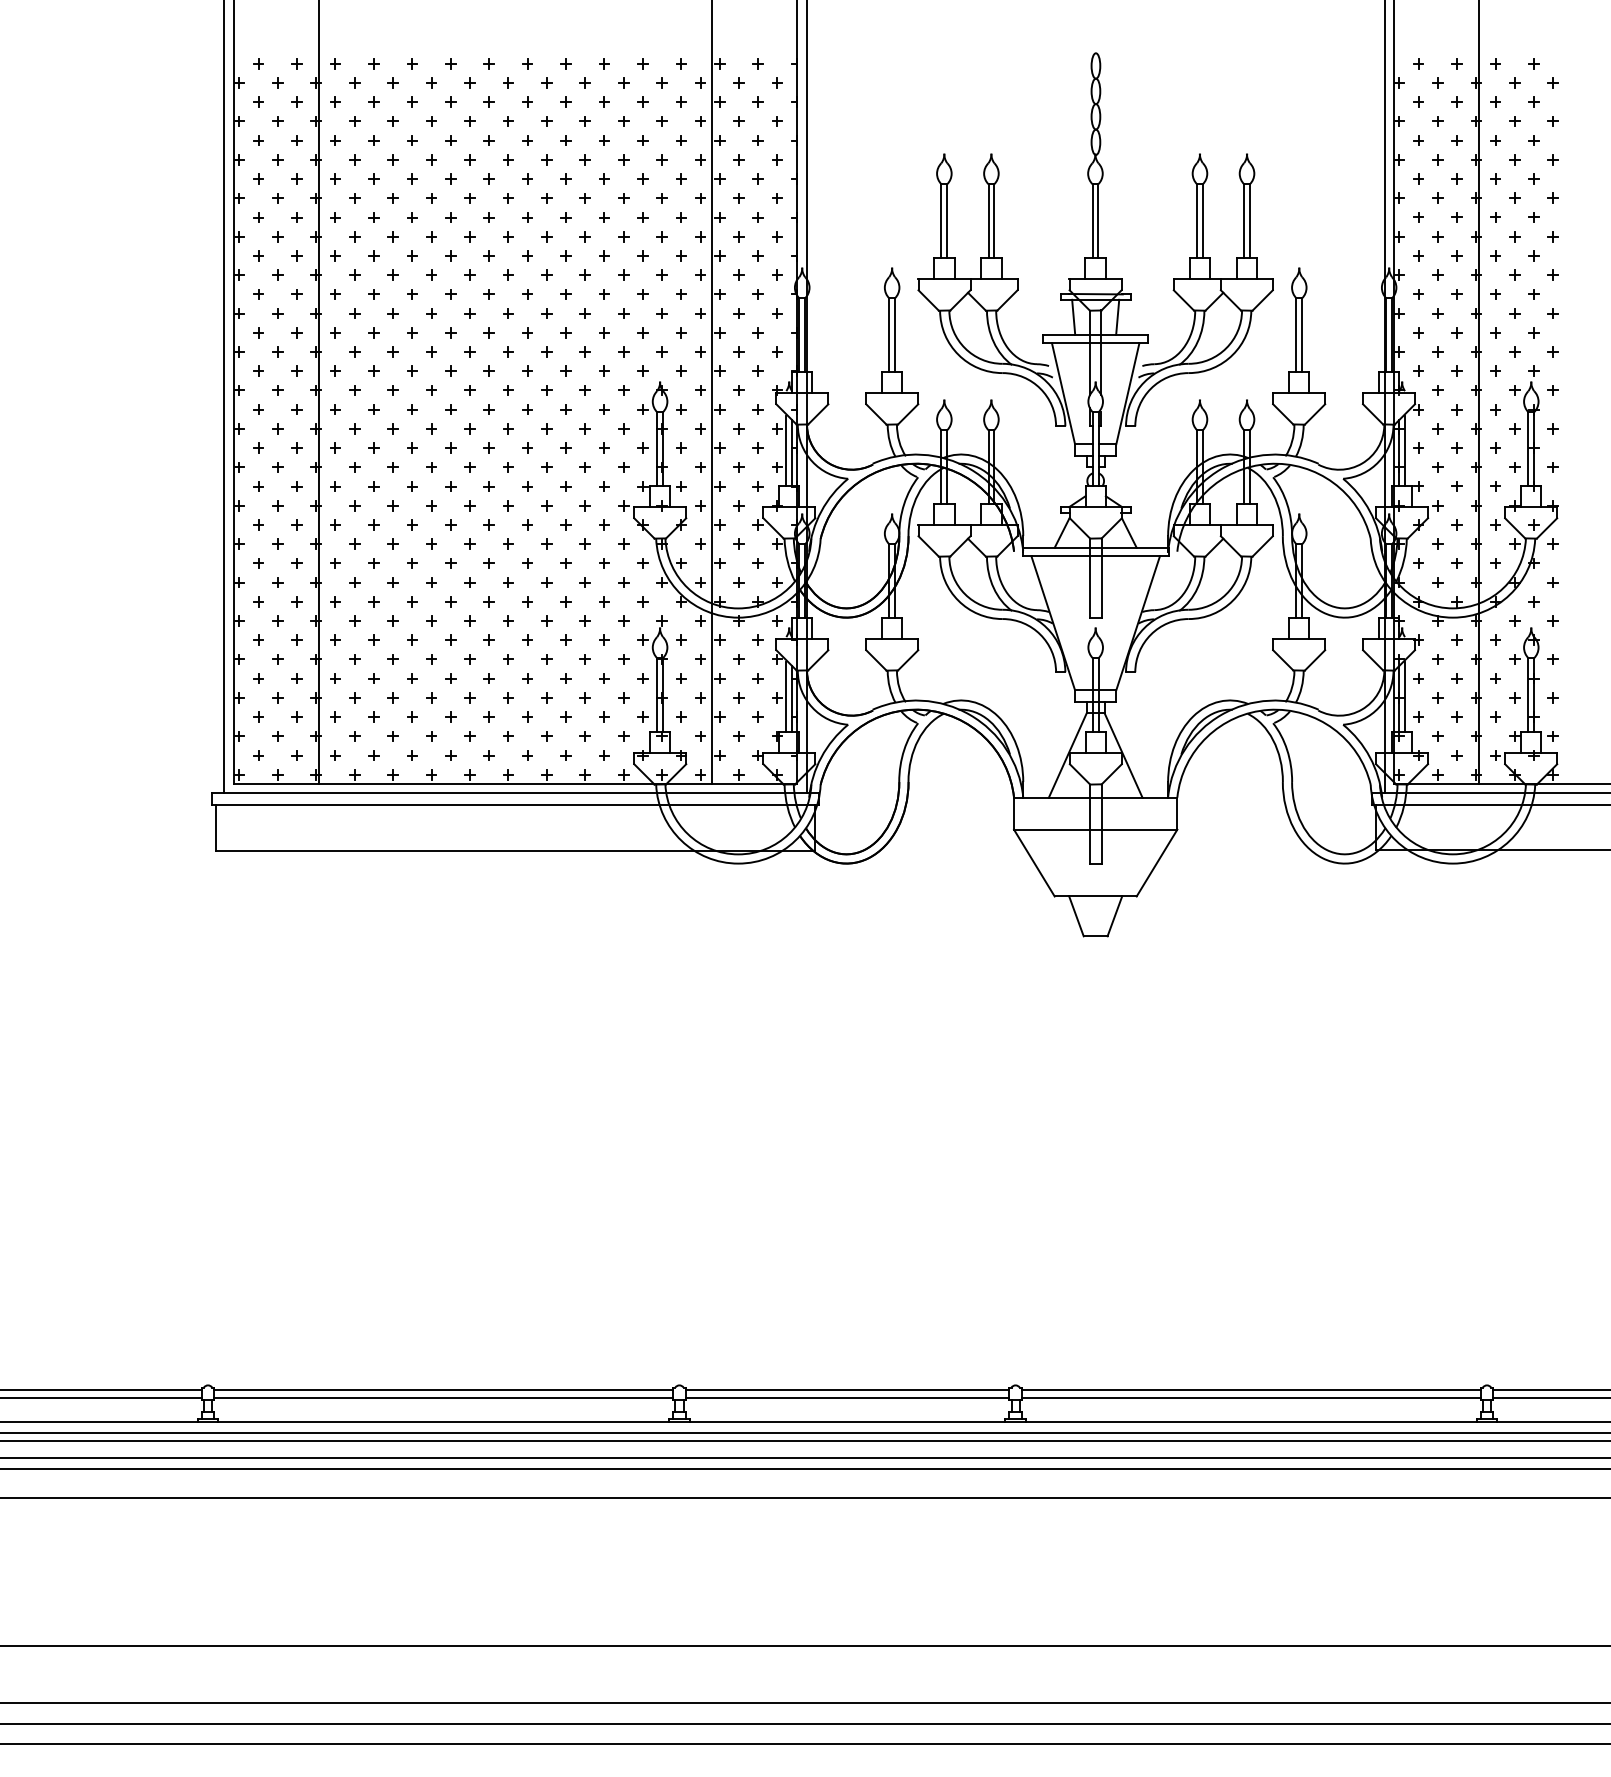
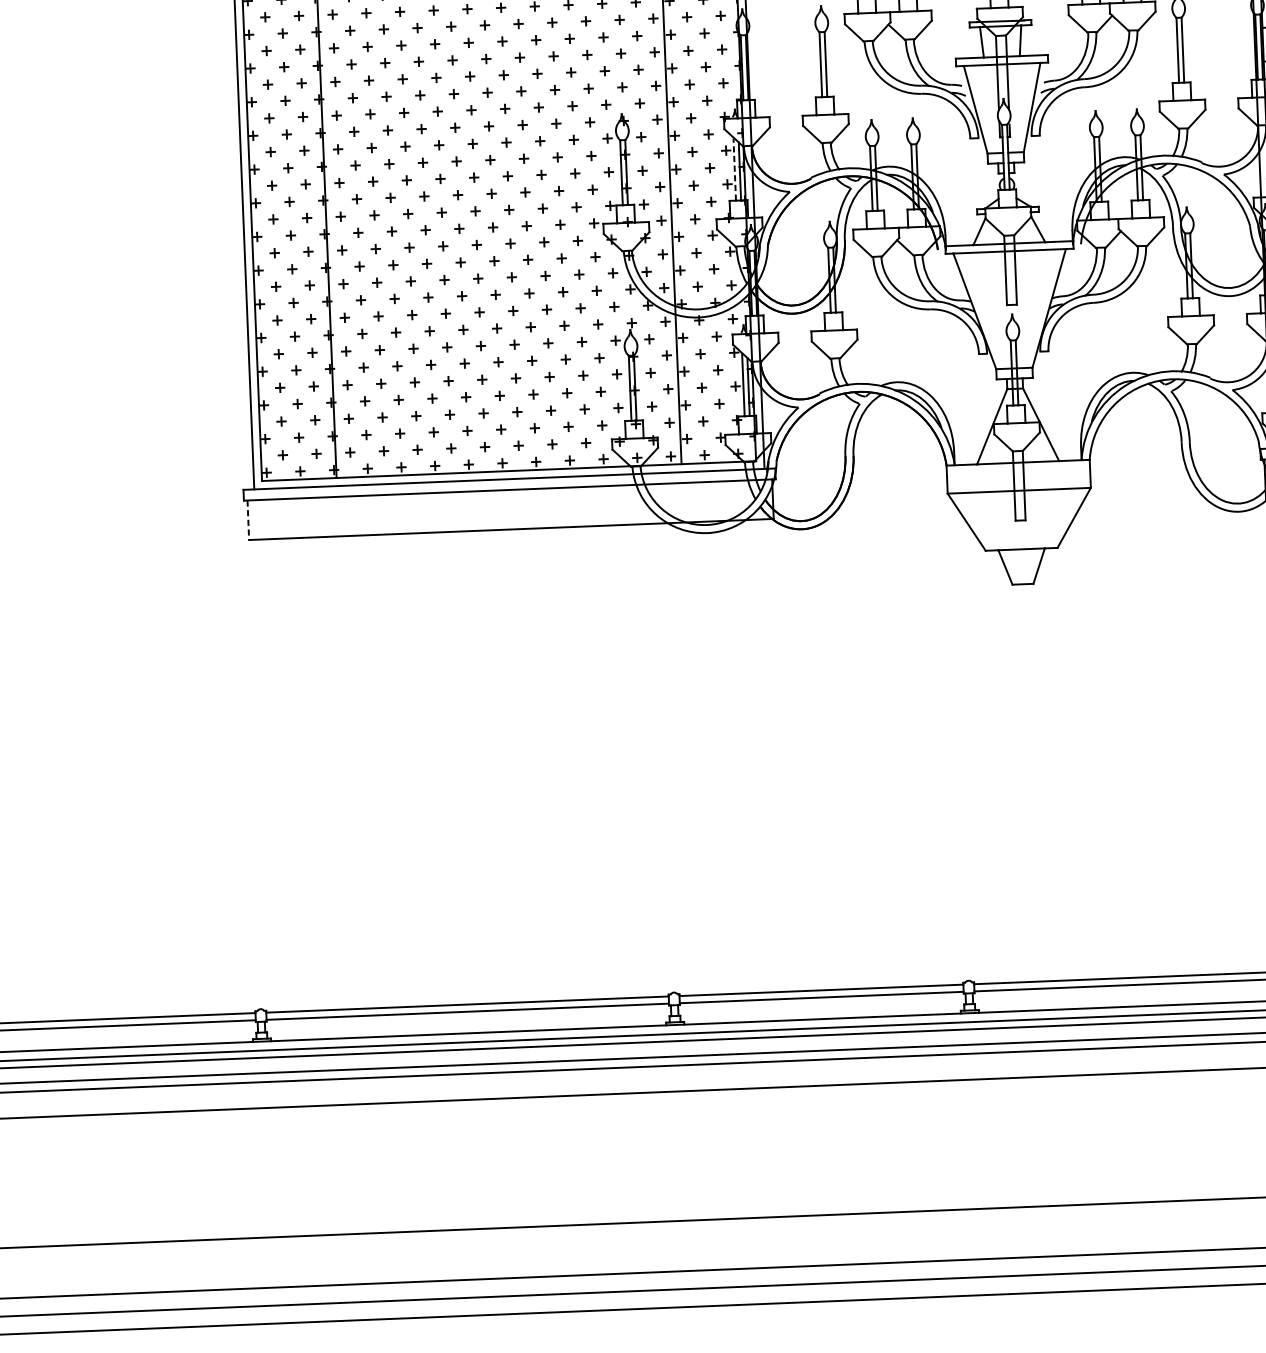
line: (786, 450) -> (734, 169), solid -> dashed
line: (216, 827) -> (248, 519), solid -> dashed

